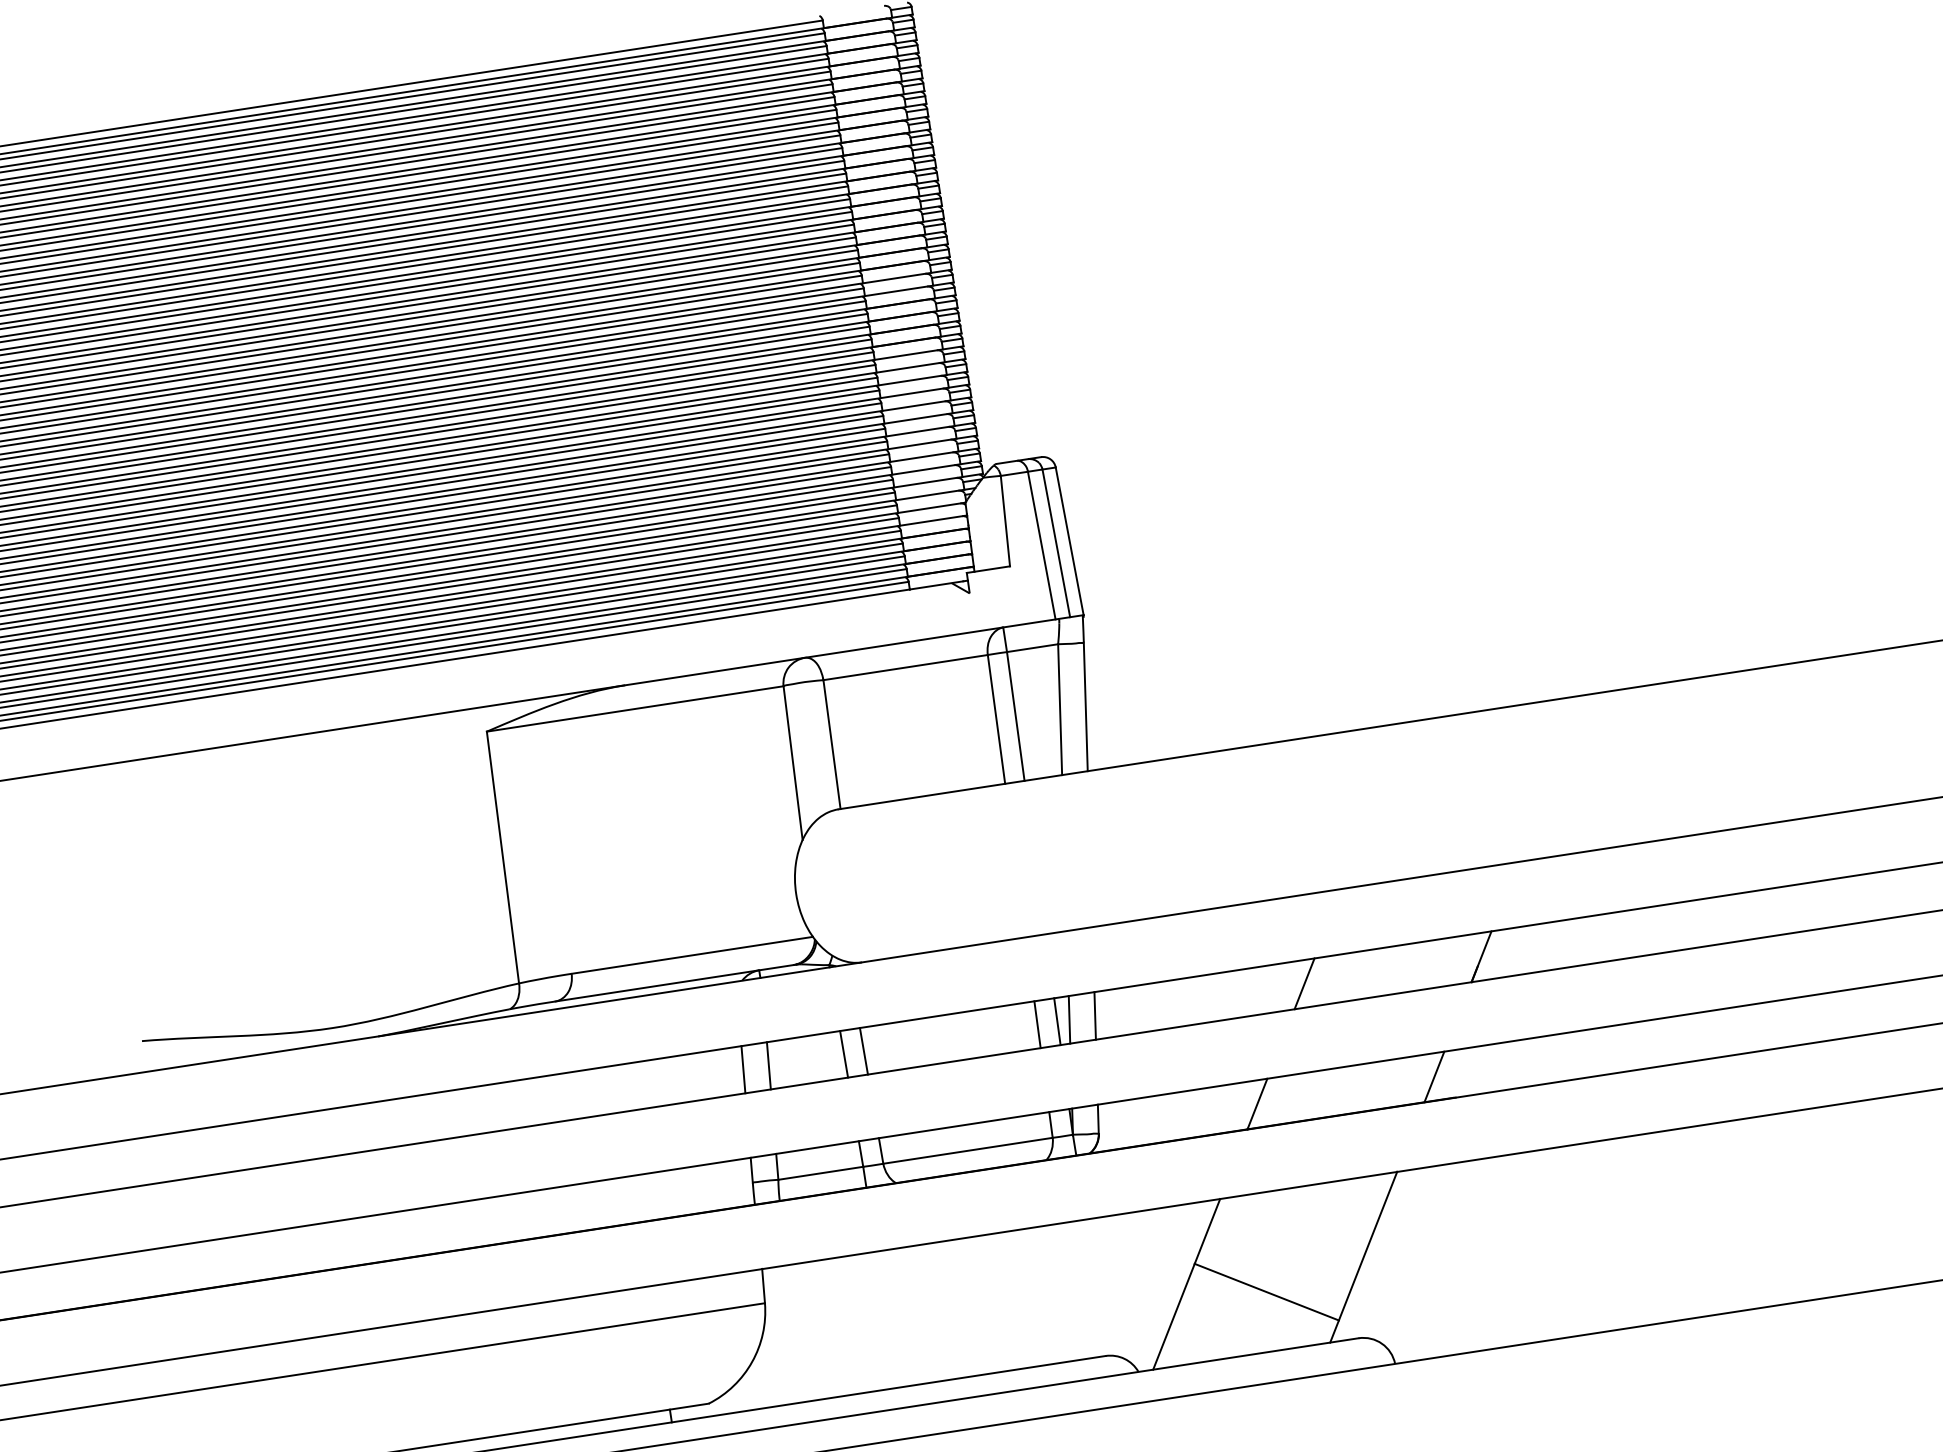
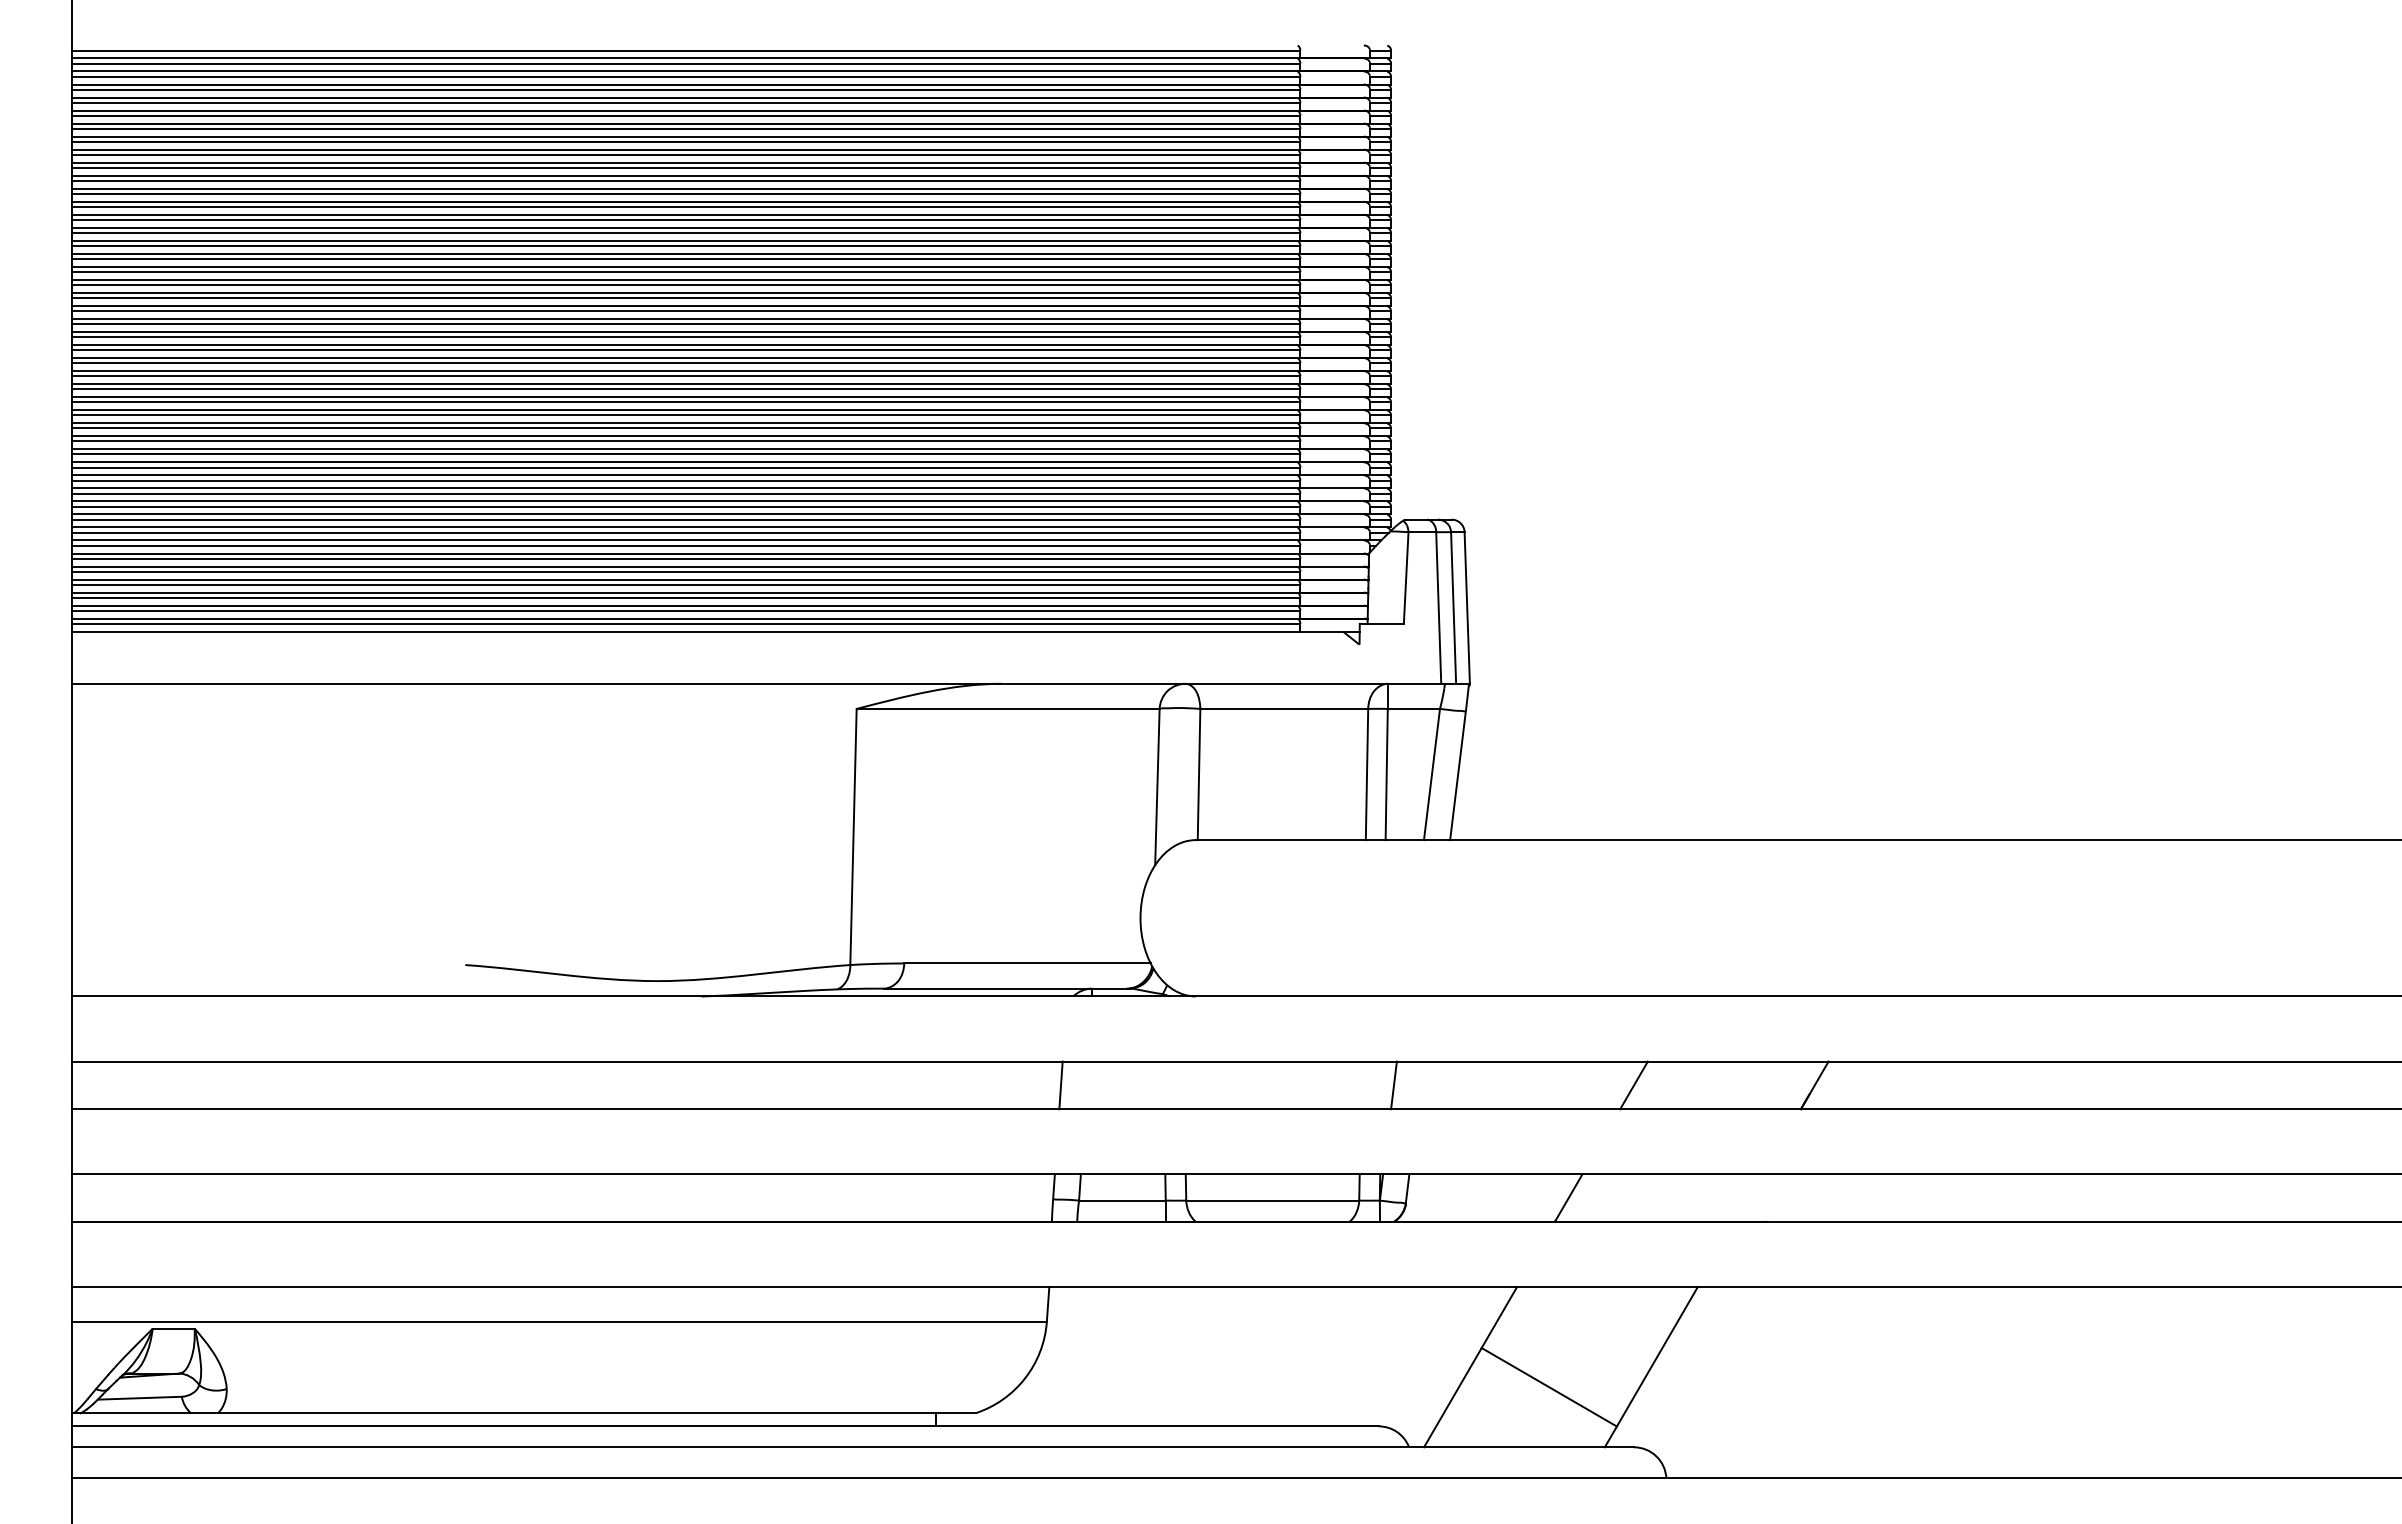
line: (1095, 1015) -> (1420, 1085), removed
line: (1057, 1021) -> (1381, 1085), removed
line: (1036, 1024) -> (1360, 1085), removed
line: (863, 1051) -> (1183, 1085), removed
line: (843, 1054) -> (1163, 1085), removed
line: (768, 1065) -> (1086, 1085), removed
line: (1434, 1076) -> (1749, 1197), removed

